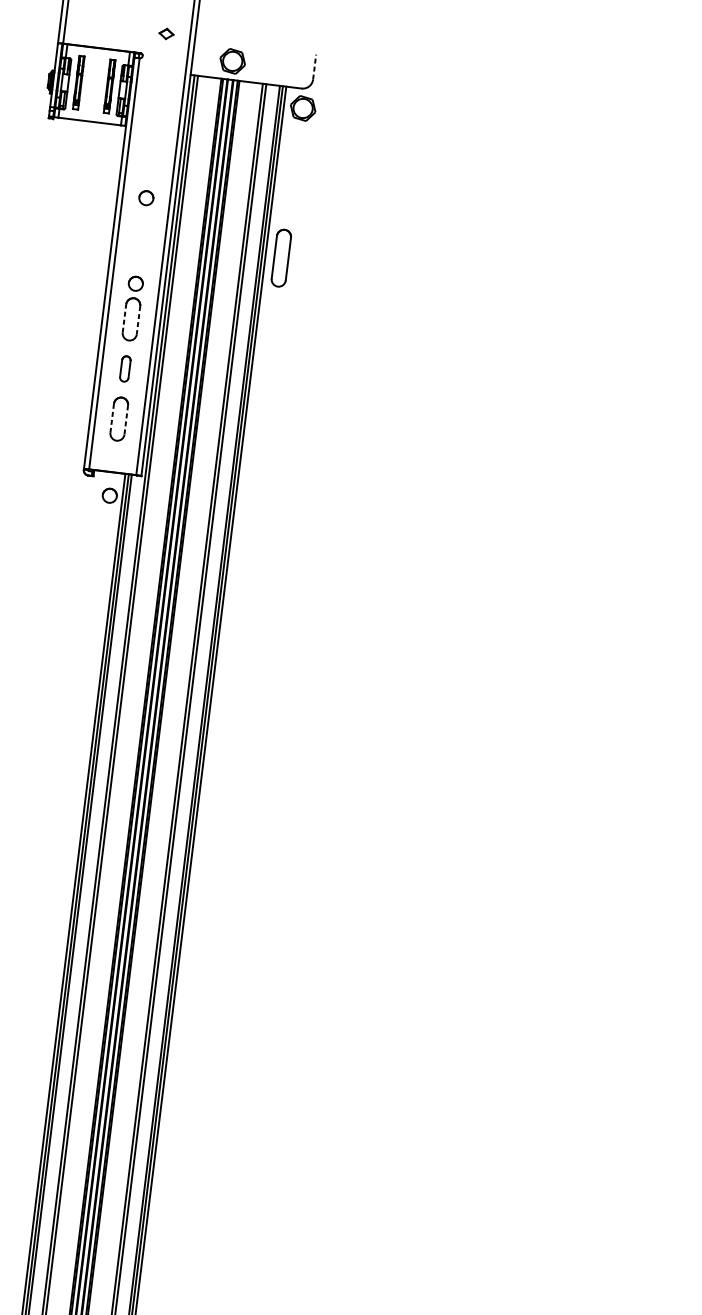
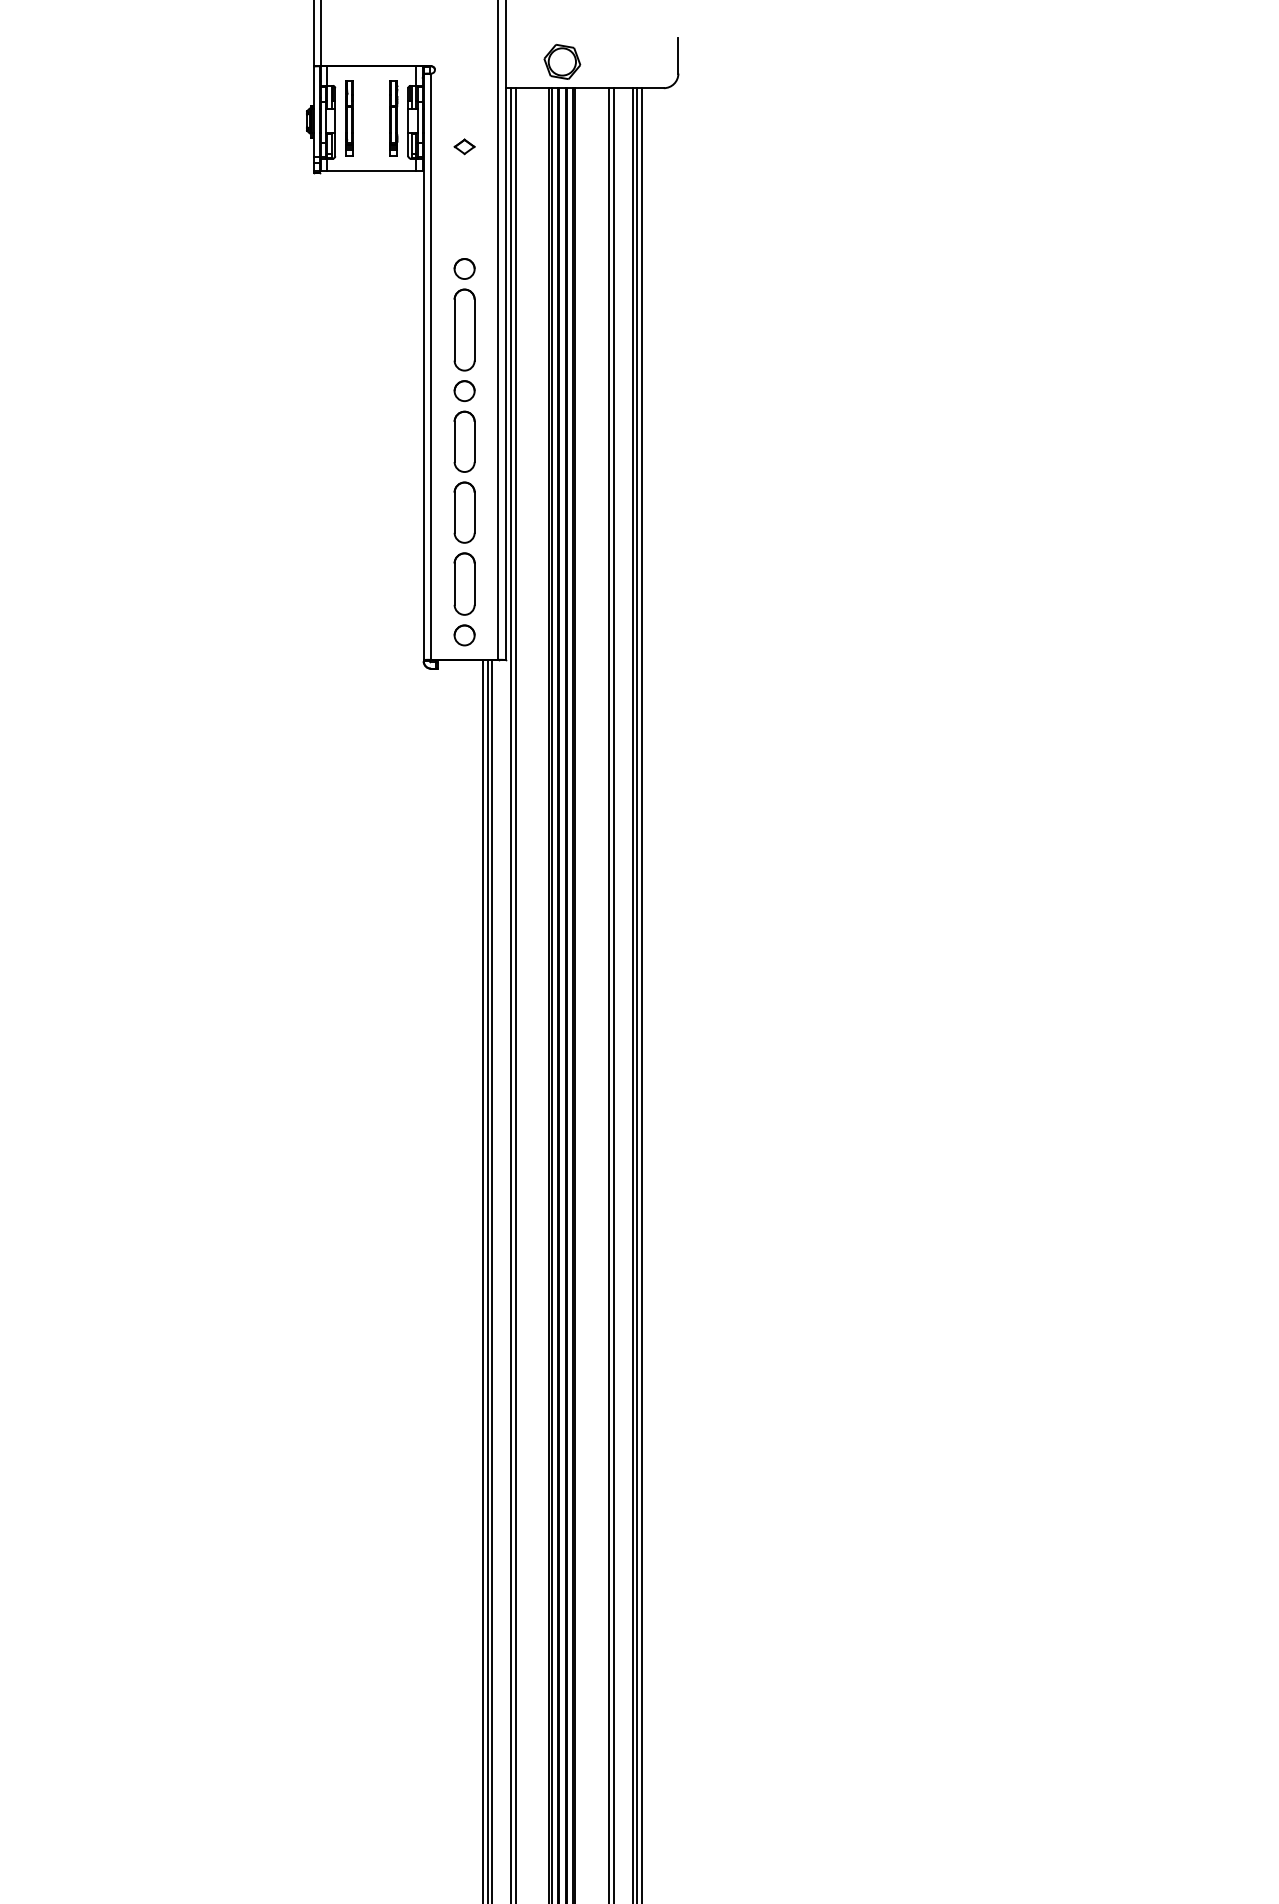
part: (166, 33) -> (464, 146), moved
line: (314, 66) -> (678, 55), dashed -> solid
part: (303, 108) -> (669, 115), removed
part: (281, 257) -> (464, 329), moved
line: (124, 318) -> (454, 441), dashed -> solid
line: (138, 320) -> (474, 442), dashed -> solid
part: (125, 368) -> (464, 512), size x1.67
line: (112, 418) -> (454, 584), dashed -> solid
line: (126, 420) -> (474, 584), dashed -> solid
circle: (109, 495) -> (464, 635), moved

